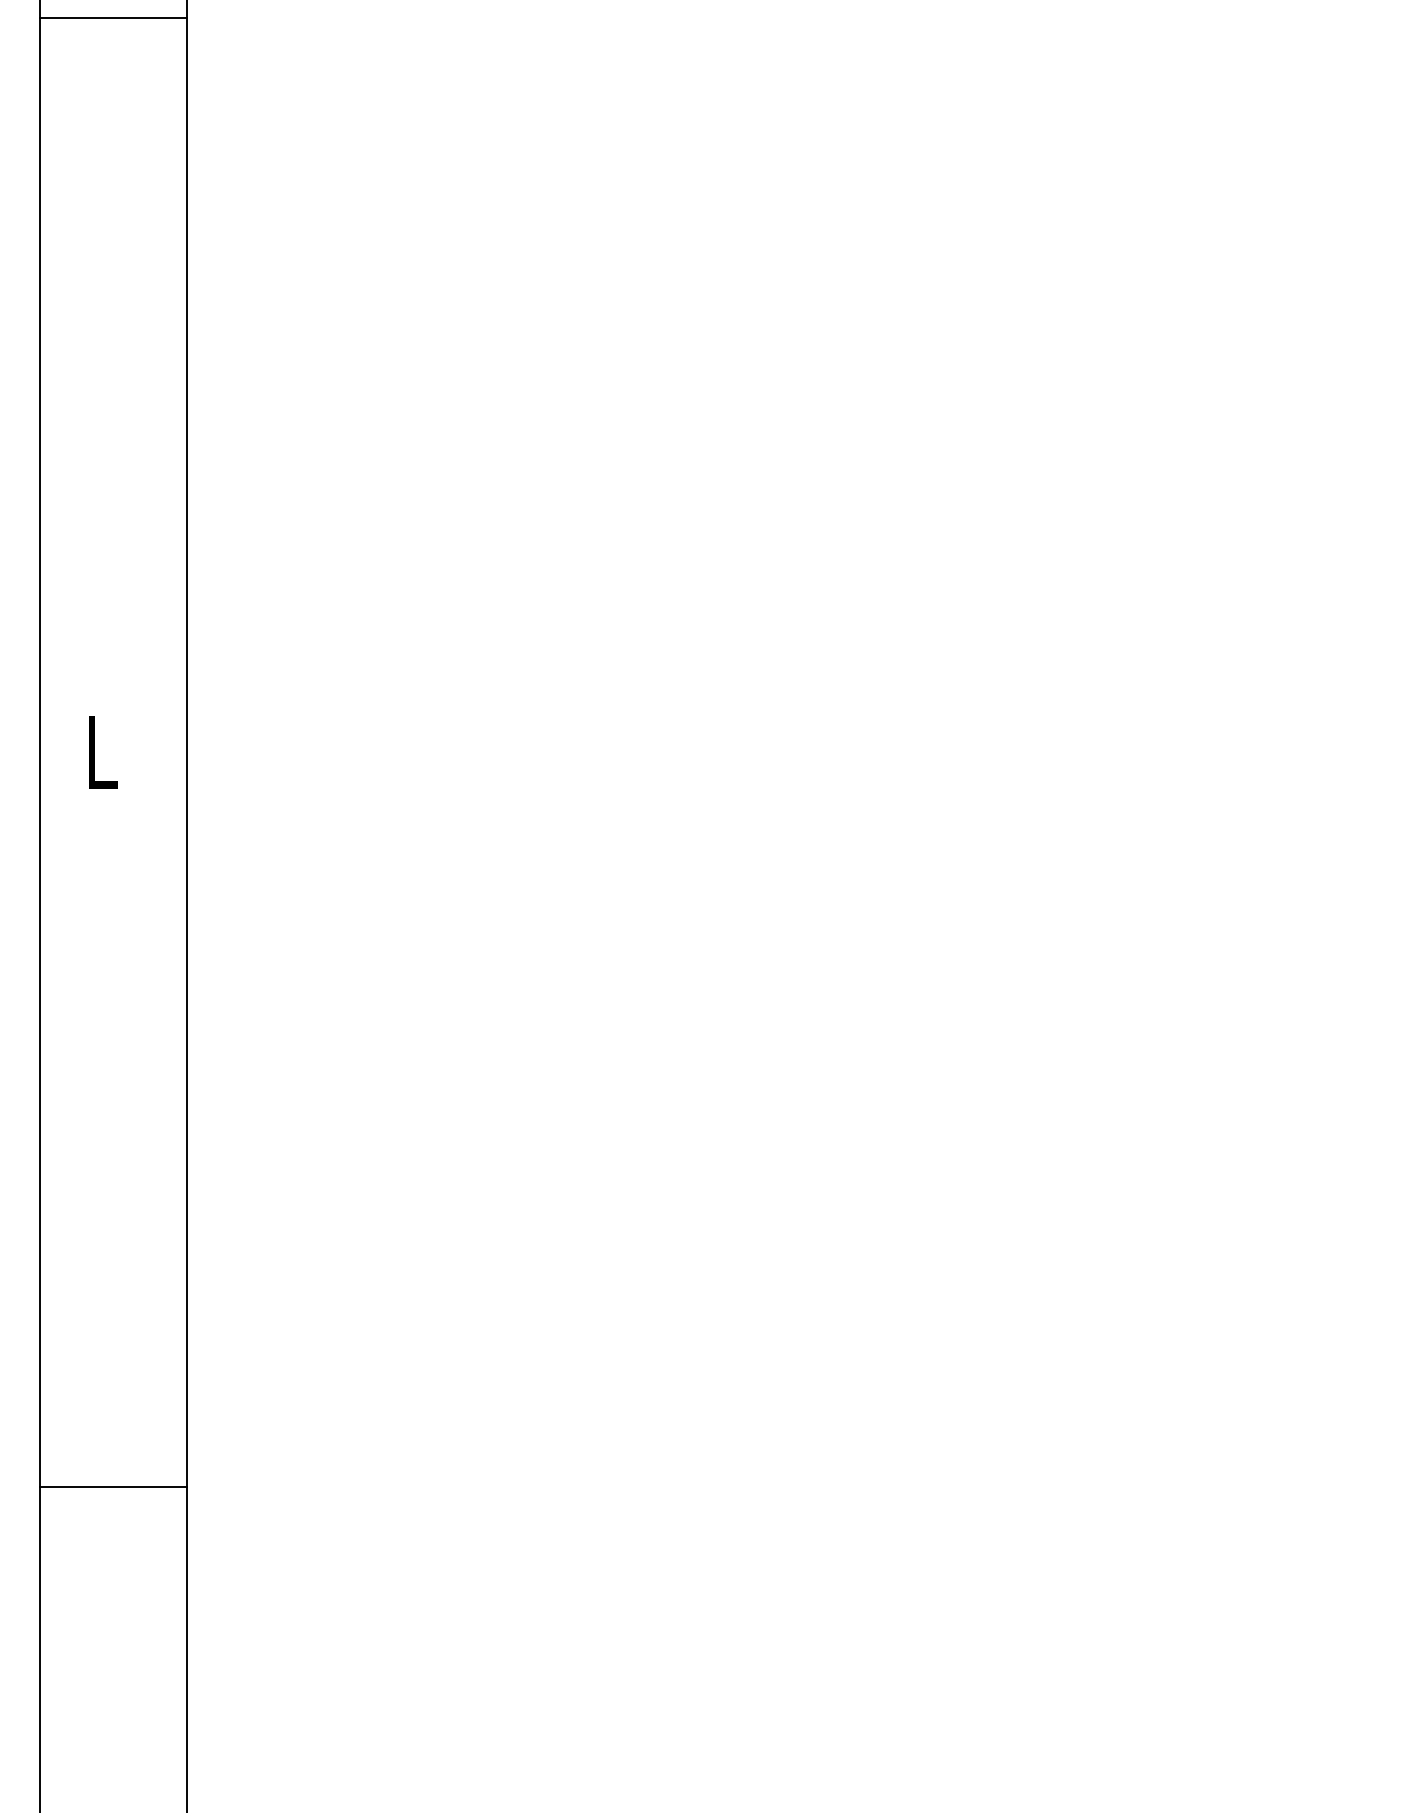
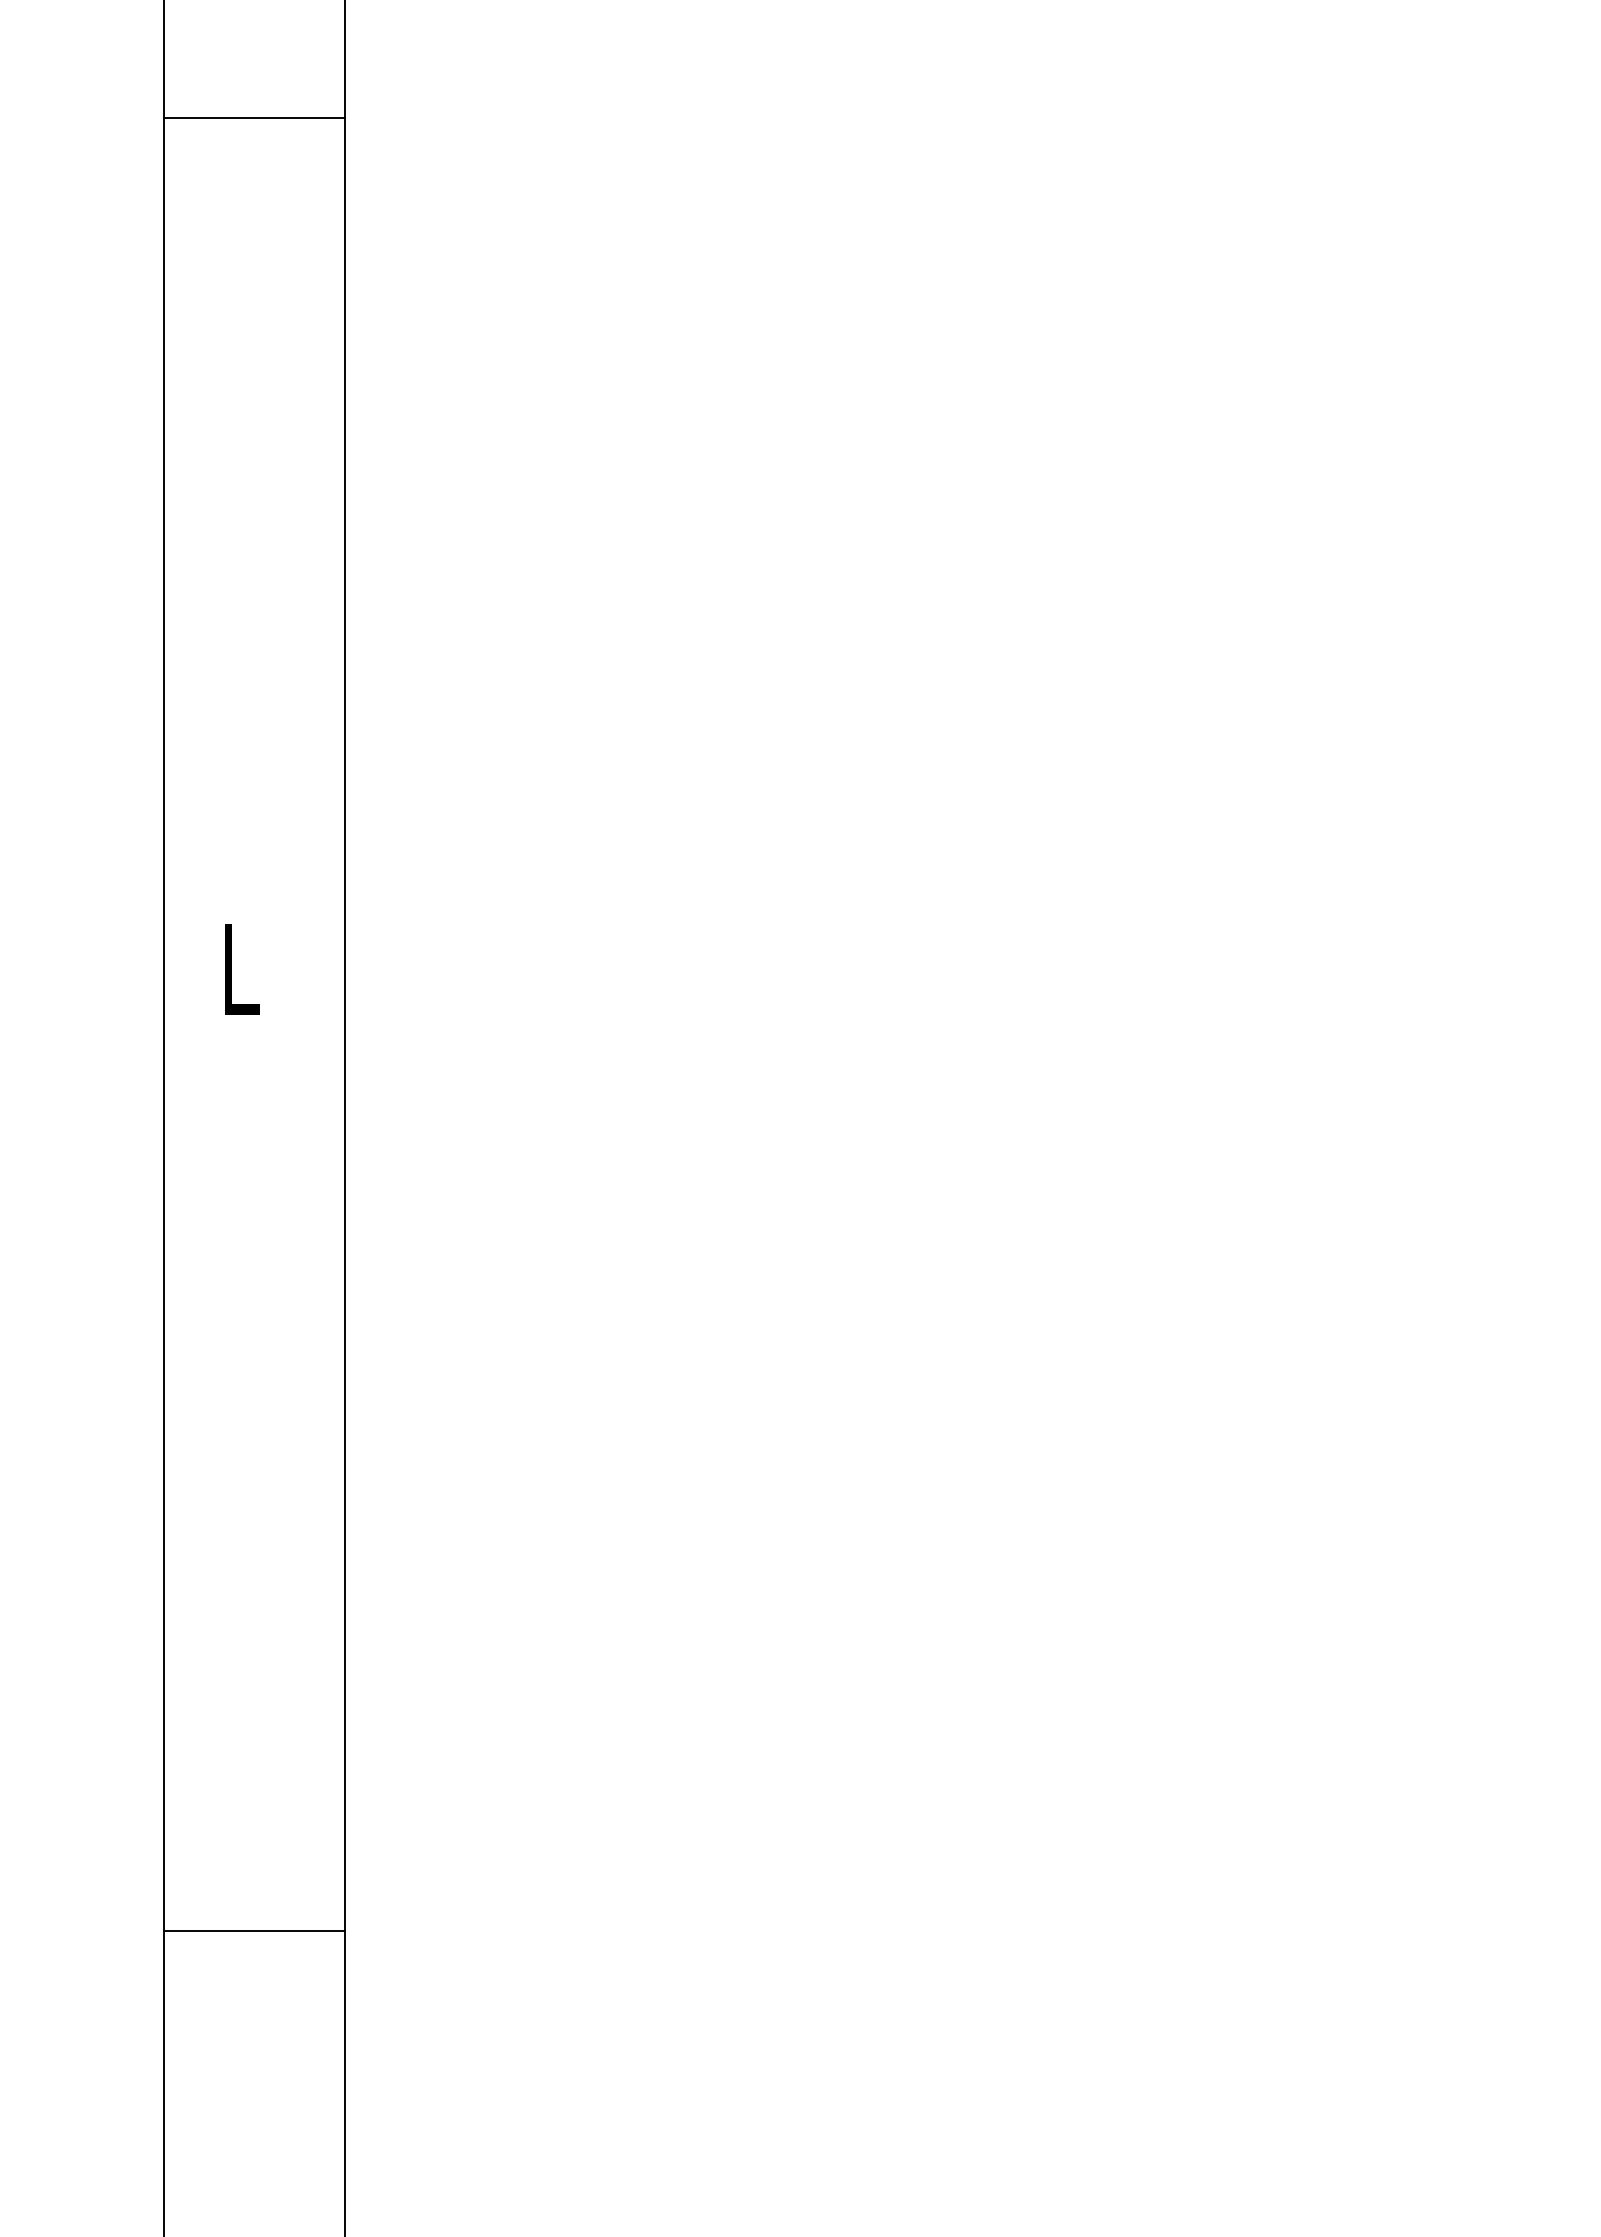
line: (113, 18) -> (254, 118), moved
line: (113, 1487) -> (254, 1931), moved

